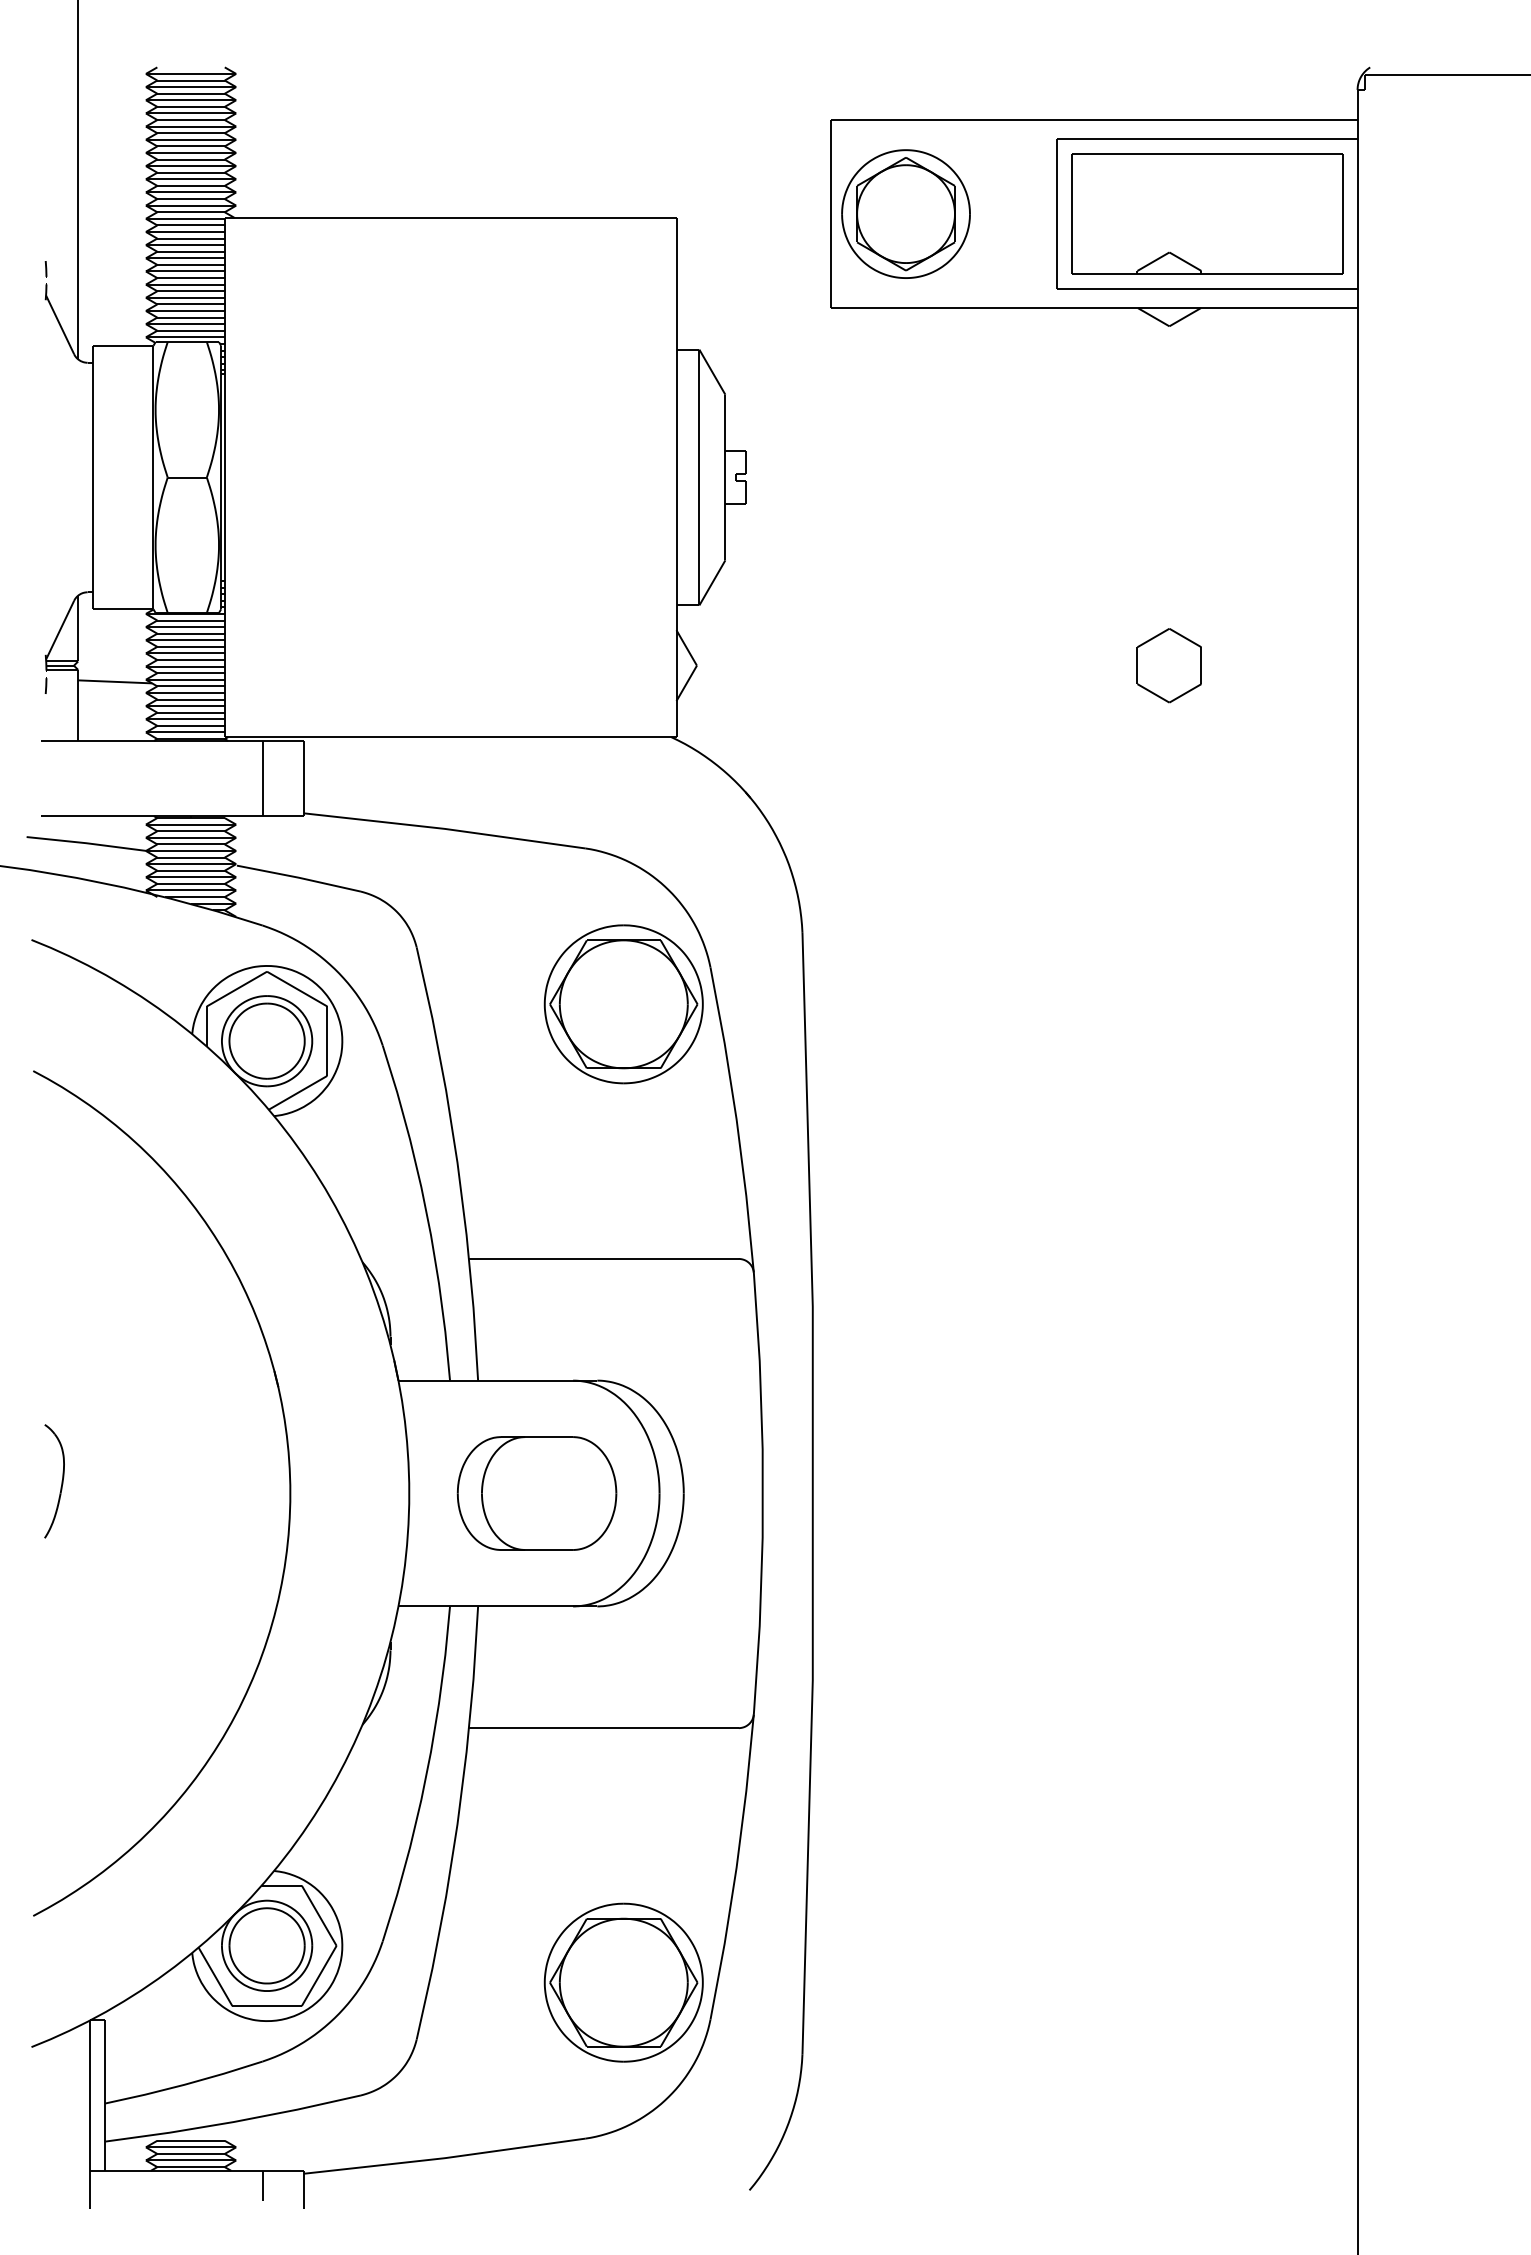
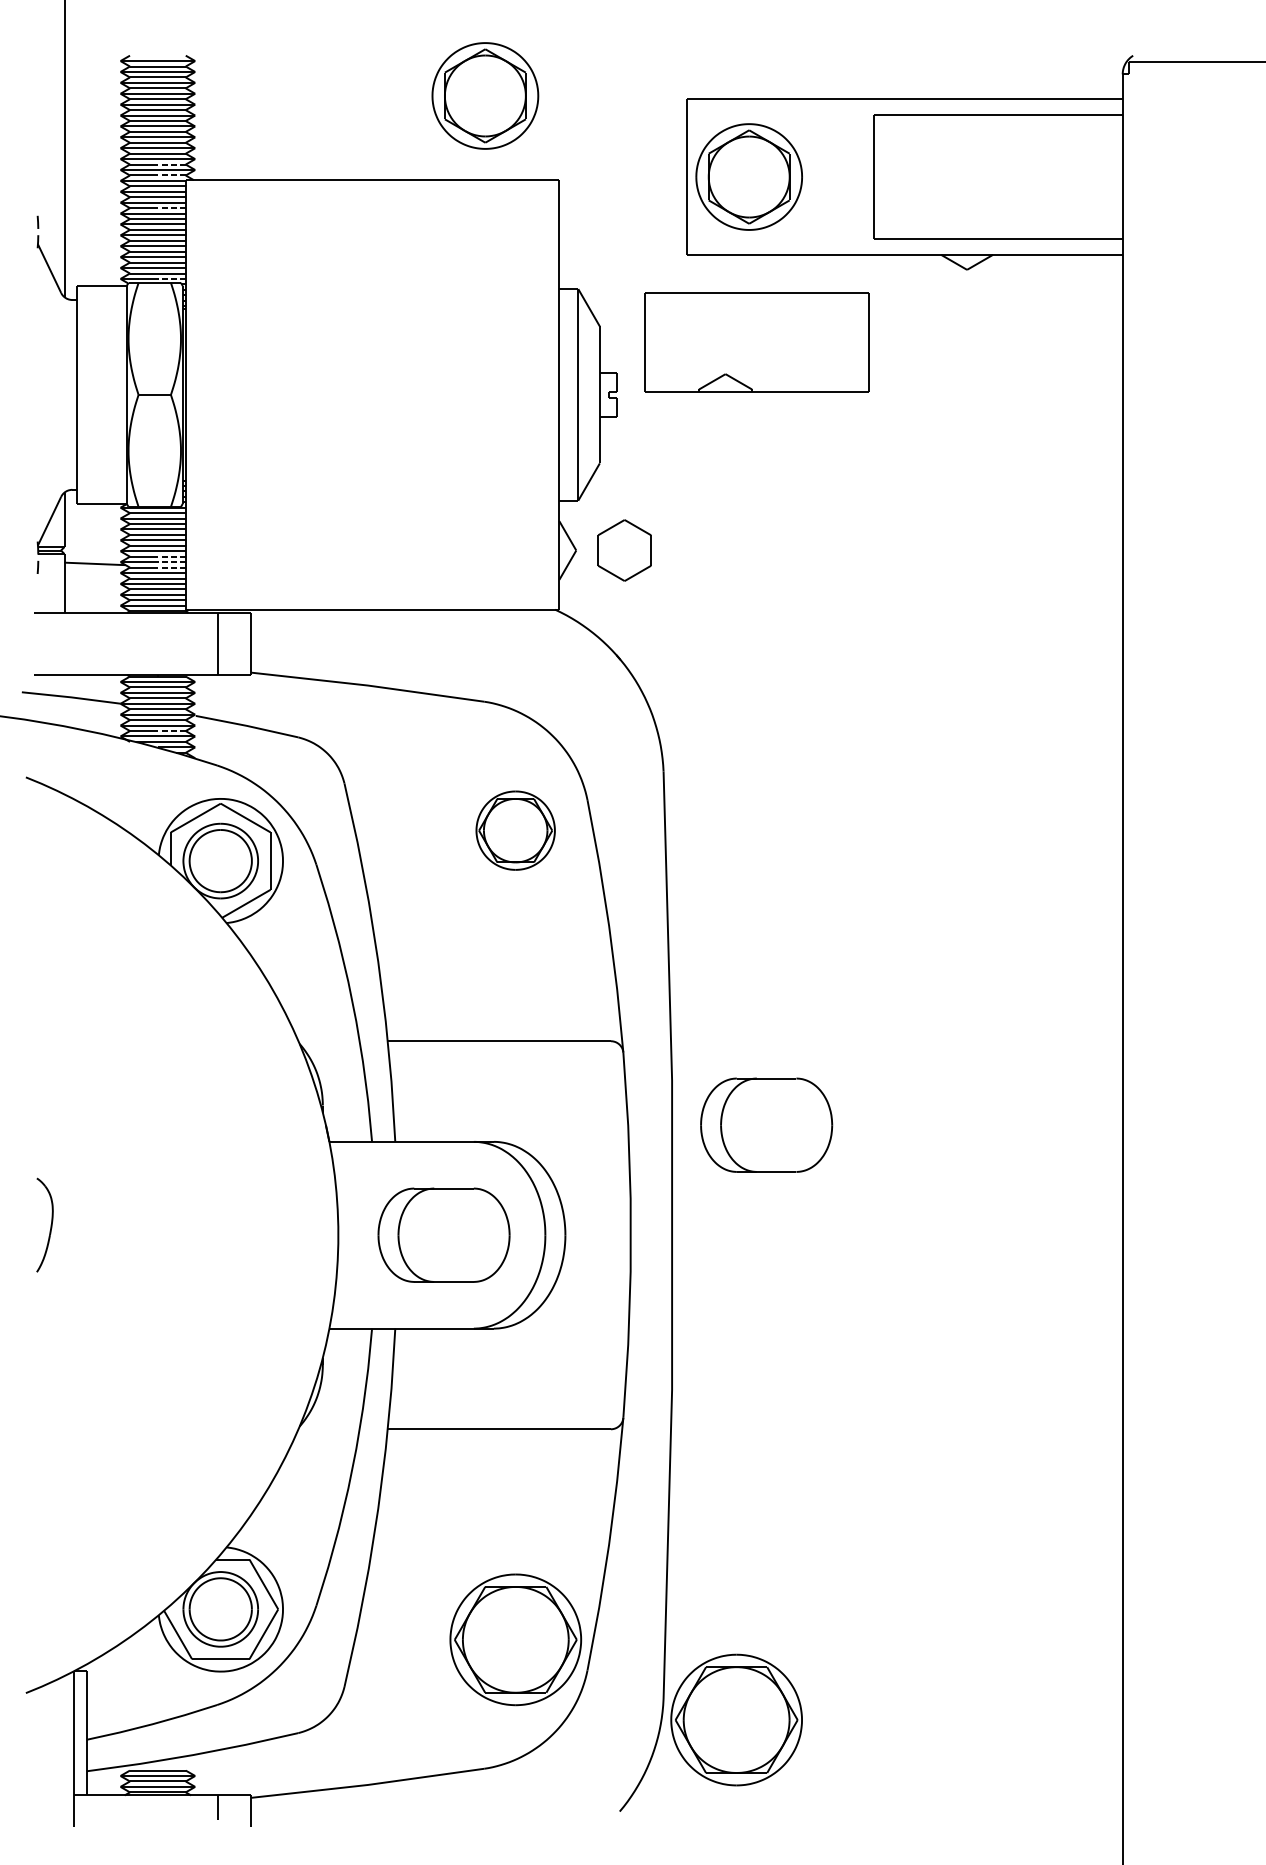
part: (586, 115) -> (484, 95), added
line: (207, 199) -> (171, 164), solid -> dashed
line: (207, 212) -> (171, 175), solid -> dashed
part: (1207, 213) -> (757, 341), moved
line: (207, 251) -> (171, 207), solid -> dashed
line: (208, 337) -> (172, 279), solid -> dashed
part: (1168, 665) -> (623, 550), moved
line: (207, 673) -> (171, 556), solid -> dashed
line: (208, 679) -> (172, 561), solid -> dashed
line: (207, 686) -> (171, 567), solid -> dashed
line: (207, 883) -> (171, 730), solid -> dashed
part: (623, 1004) -> (515, 830), size x0.6
part: (926, 1360) -> (766, 1125), added
part: (289, 1493) -> (239, 1235), removed
part: (890, 2079) -> (736, 1719), added

